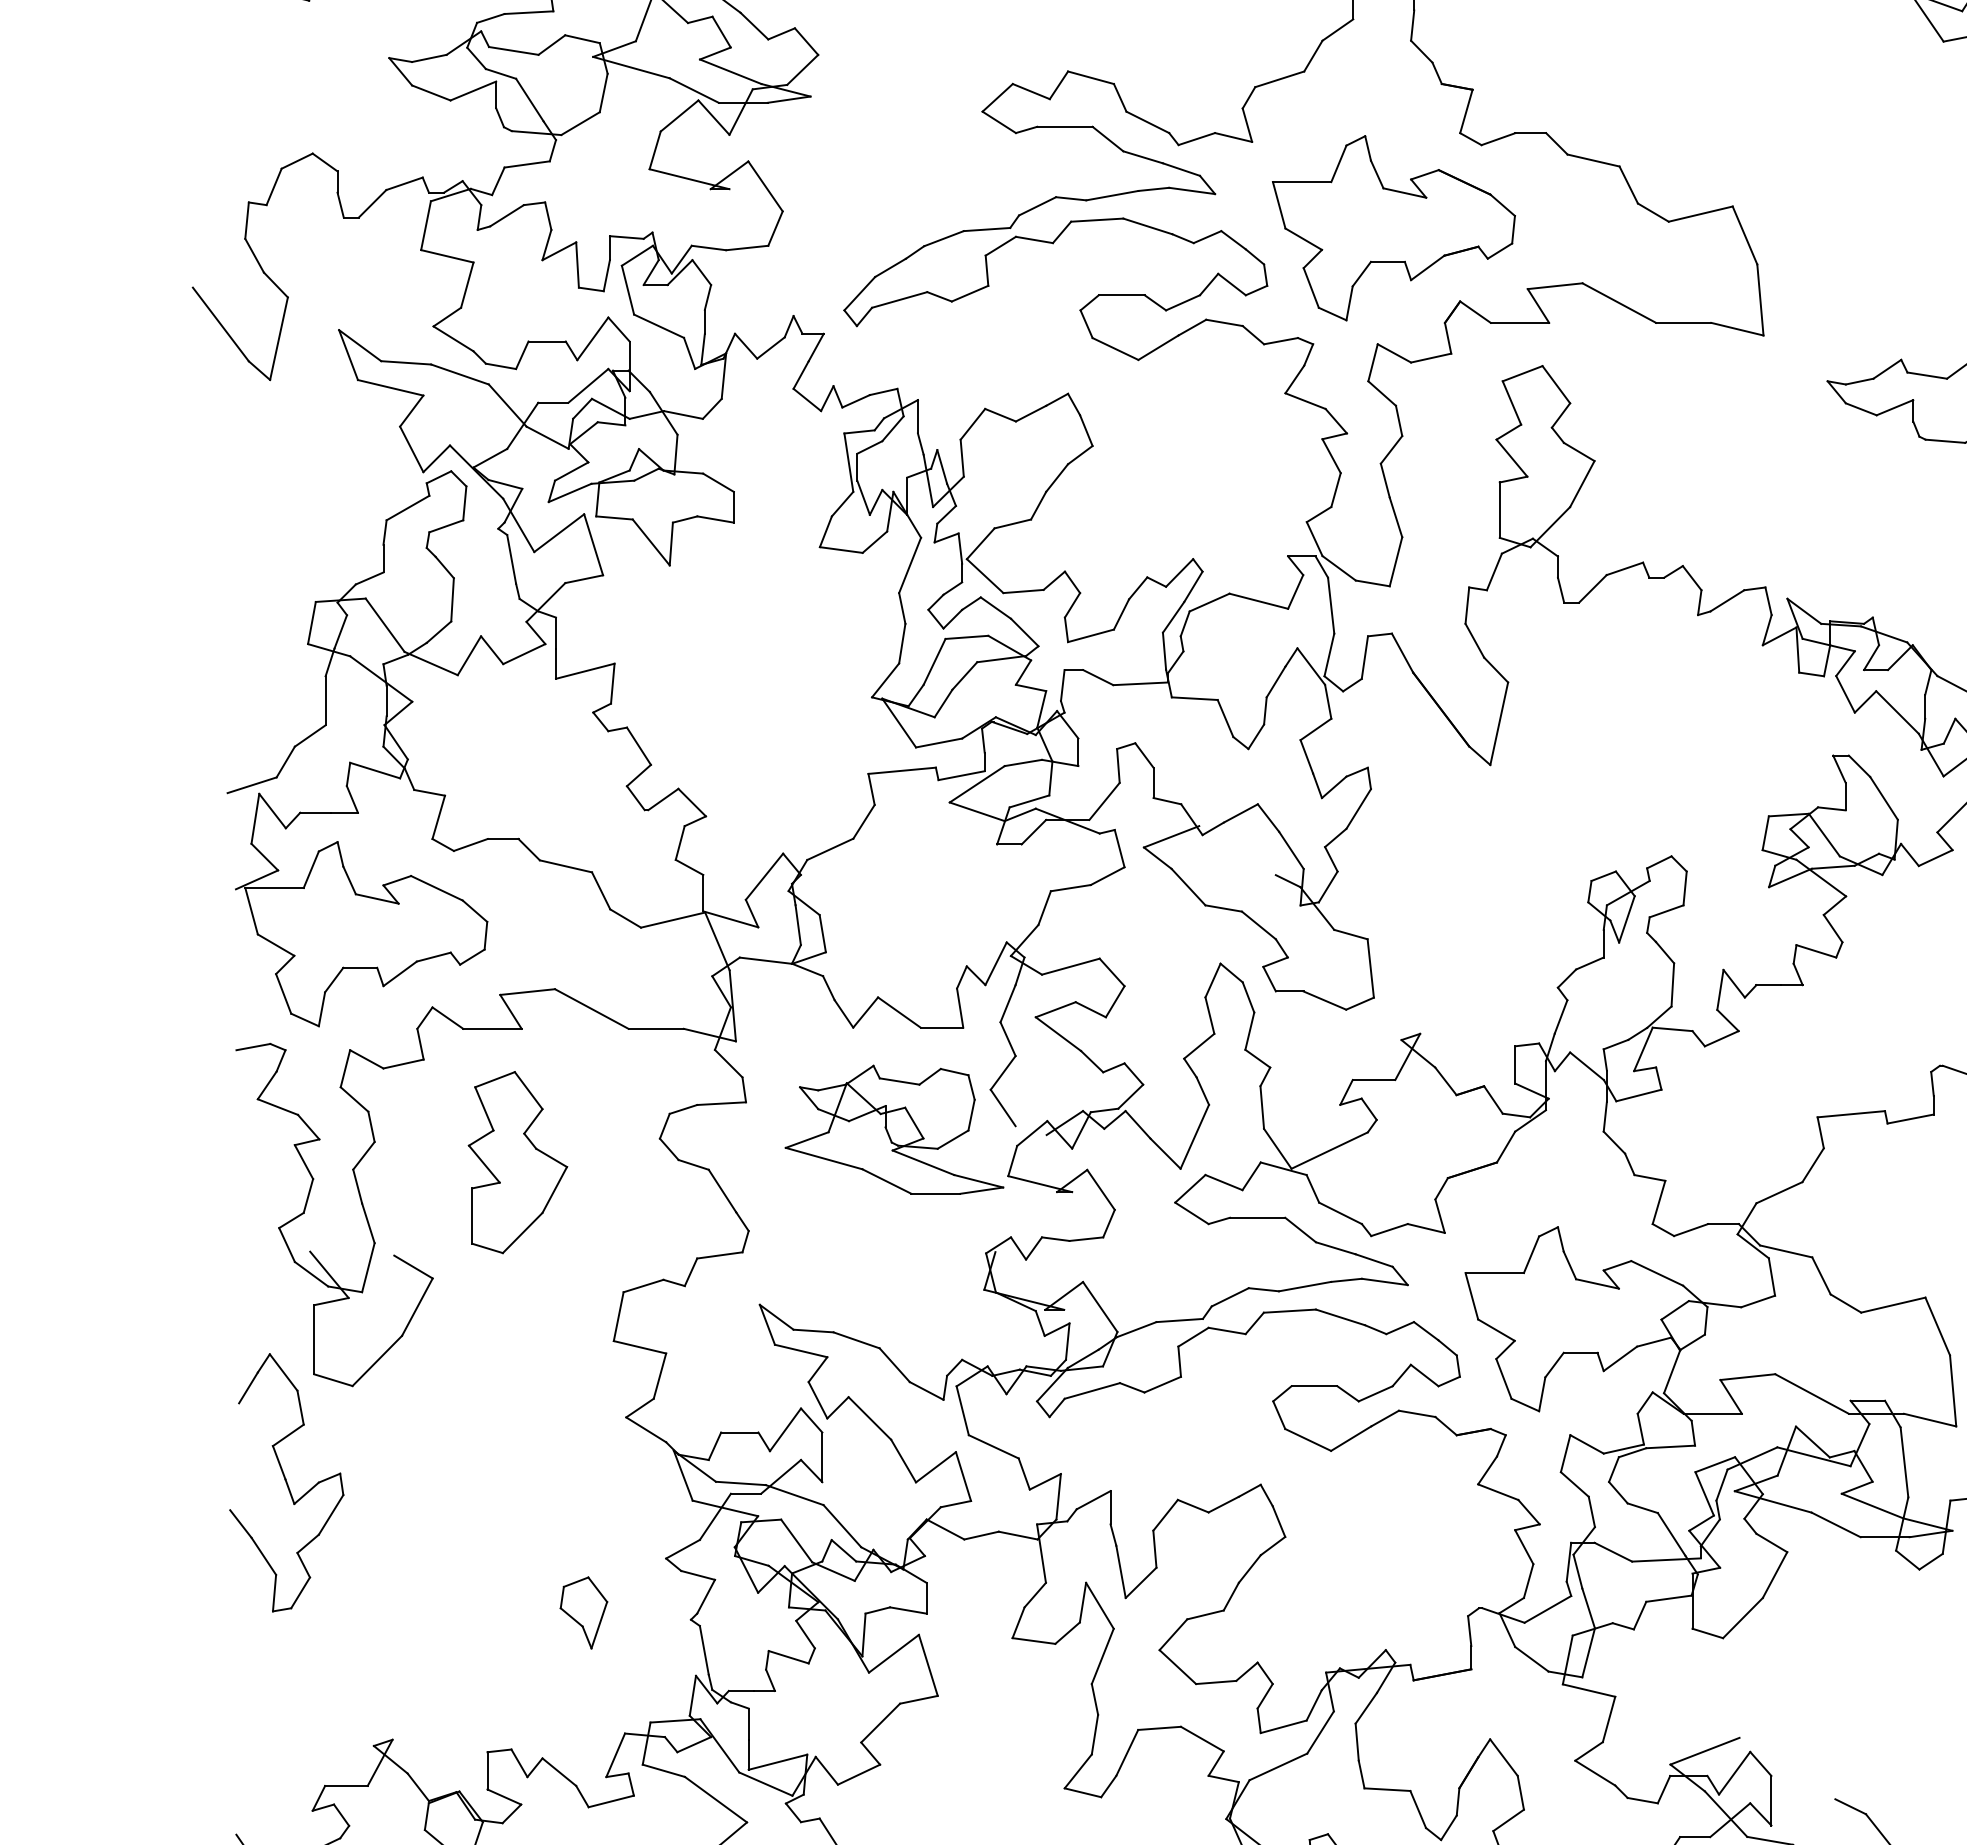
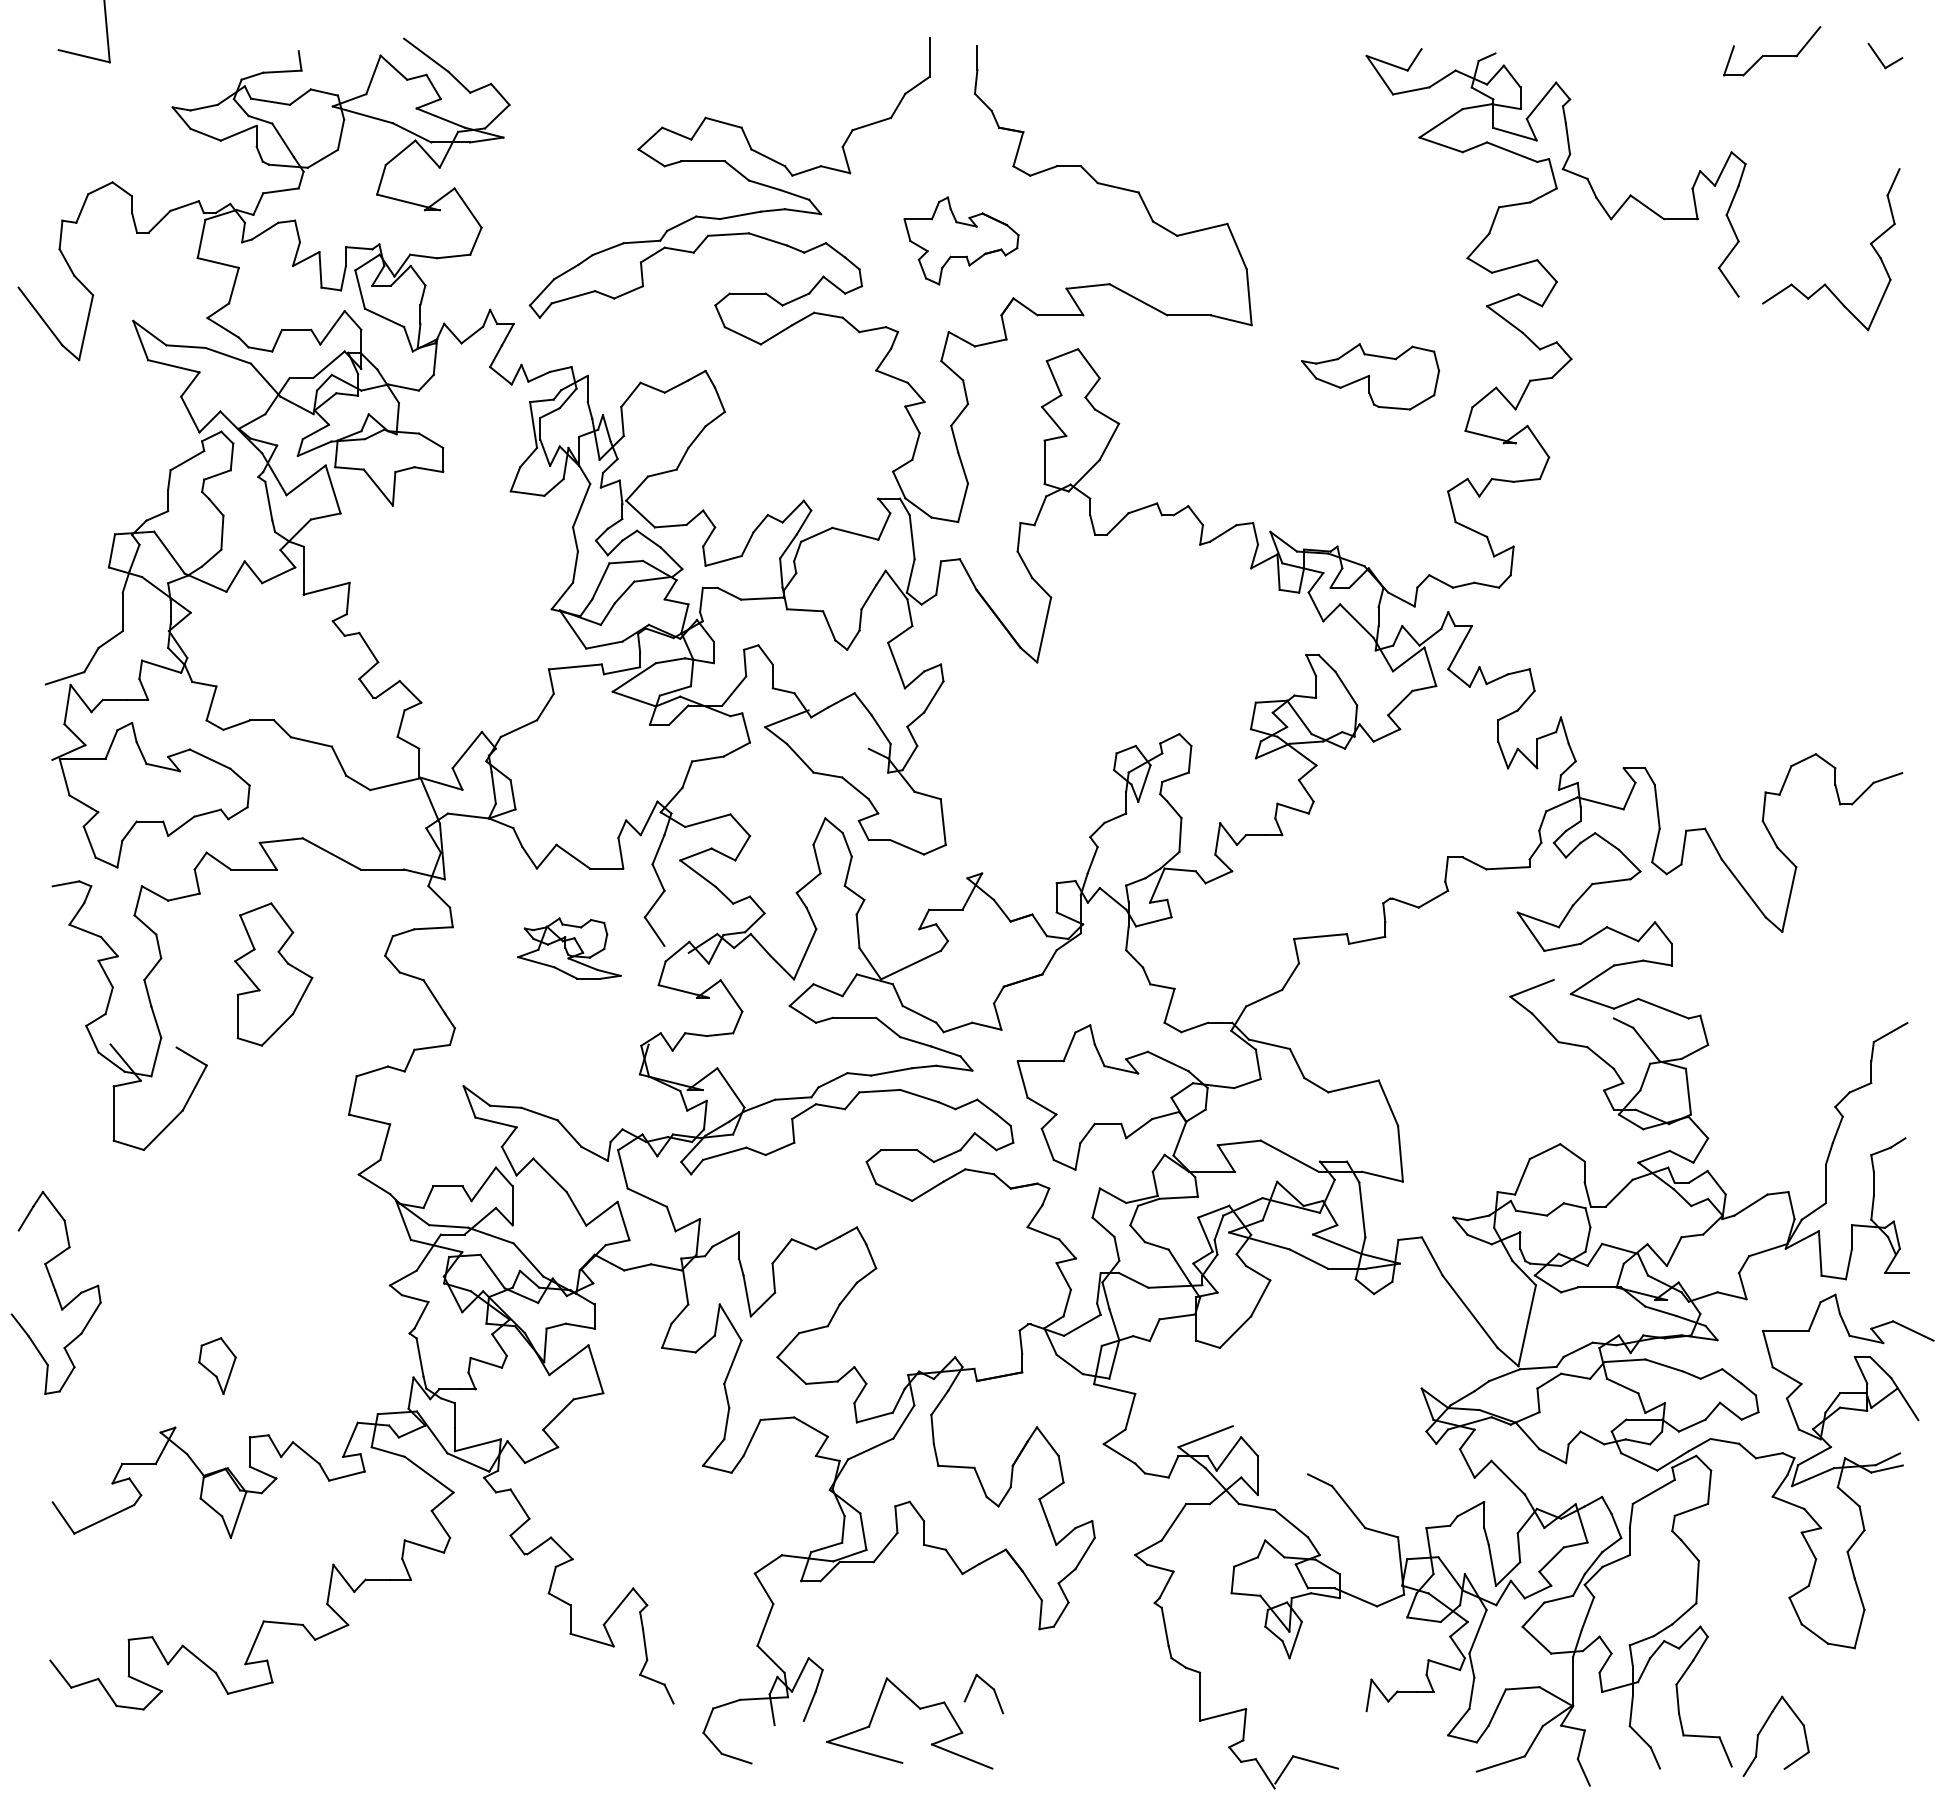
part: (1393, 227) -> (961, 240), size x0.6
part: (894, 1129) -> (569, 948), size x0.6
part: (285, 1482) -> (55, 1292), moved
part: (583, 1612) -> (217, 1365), moved

